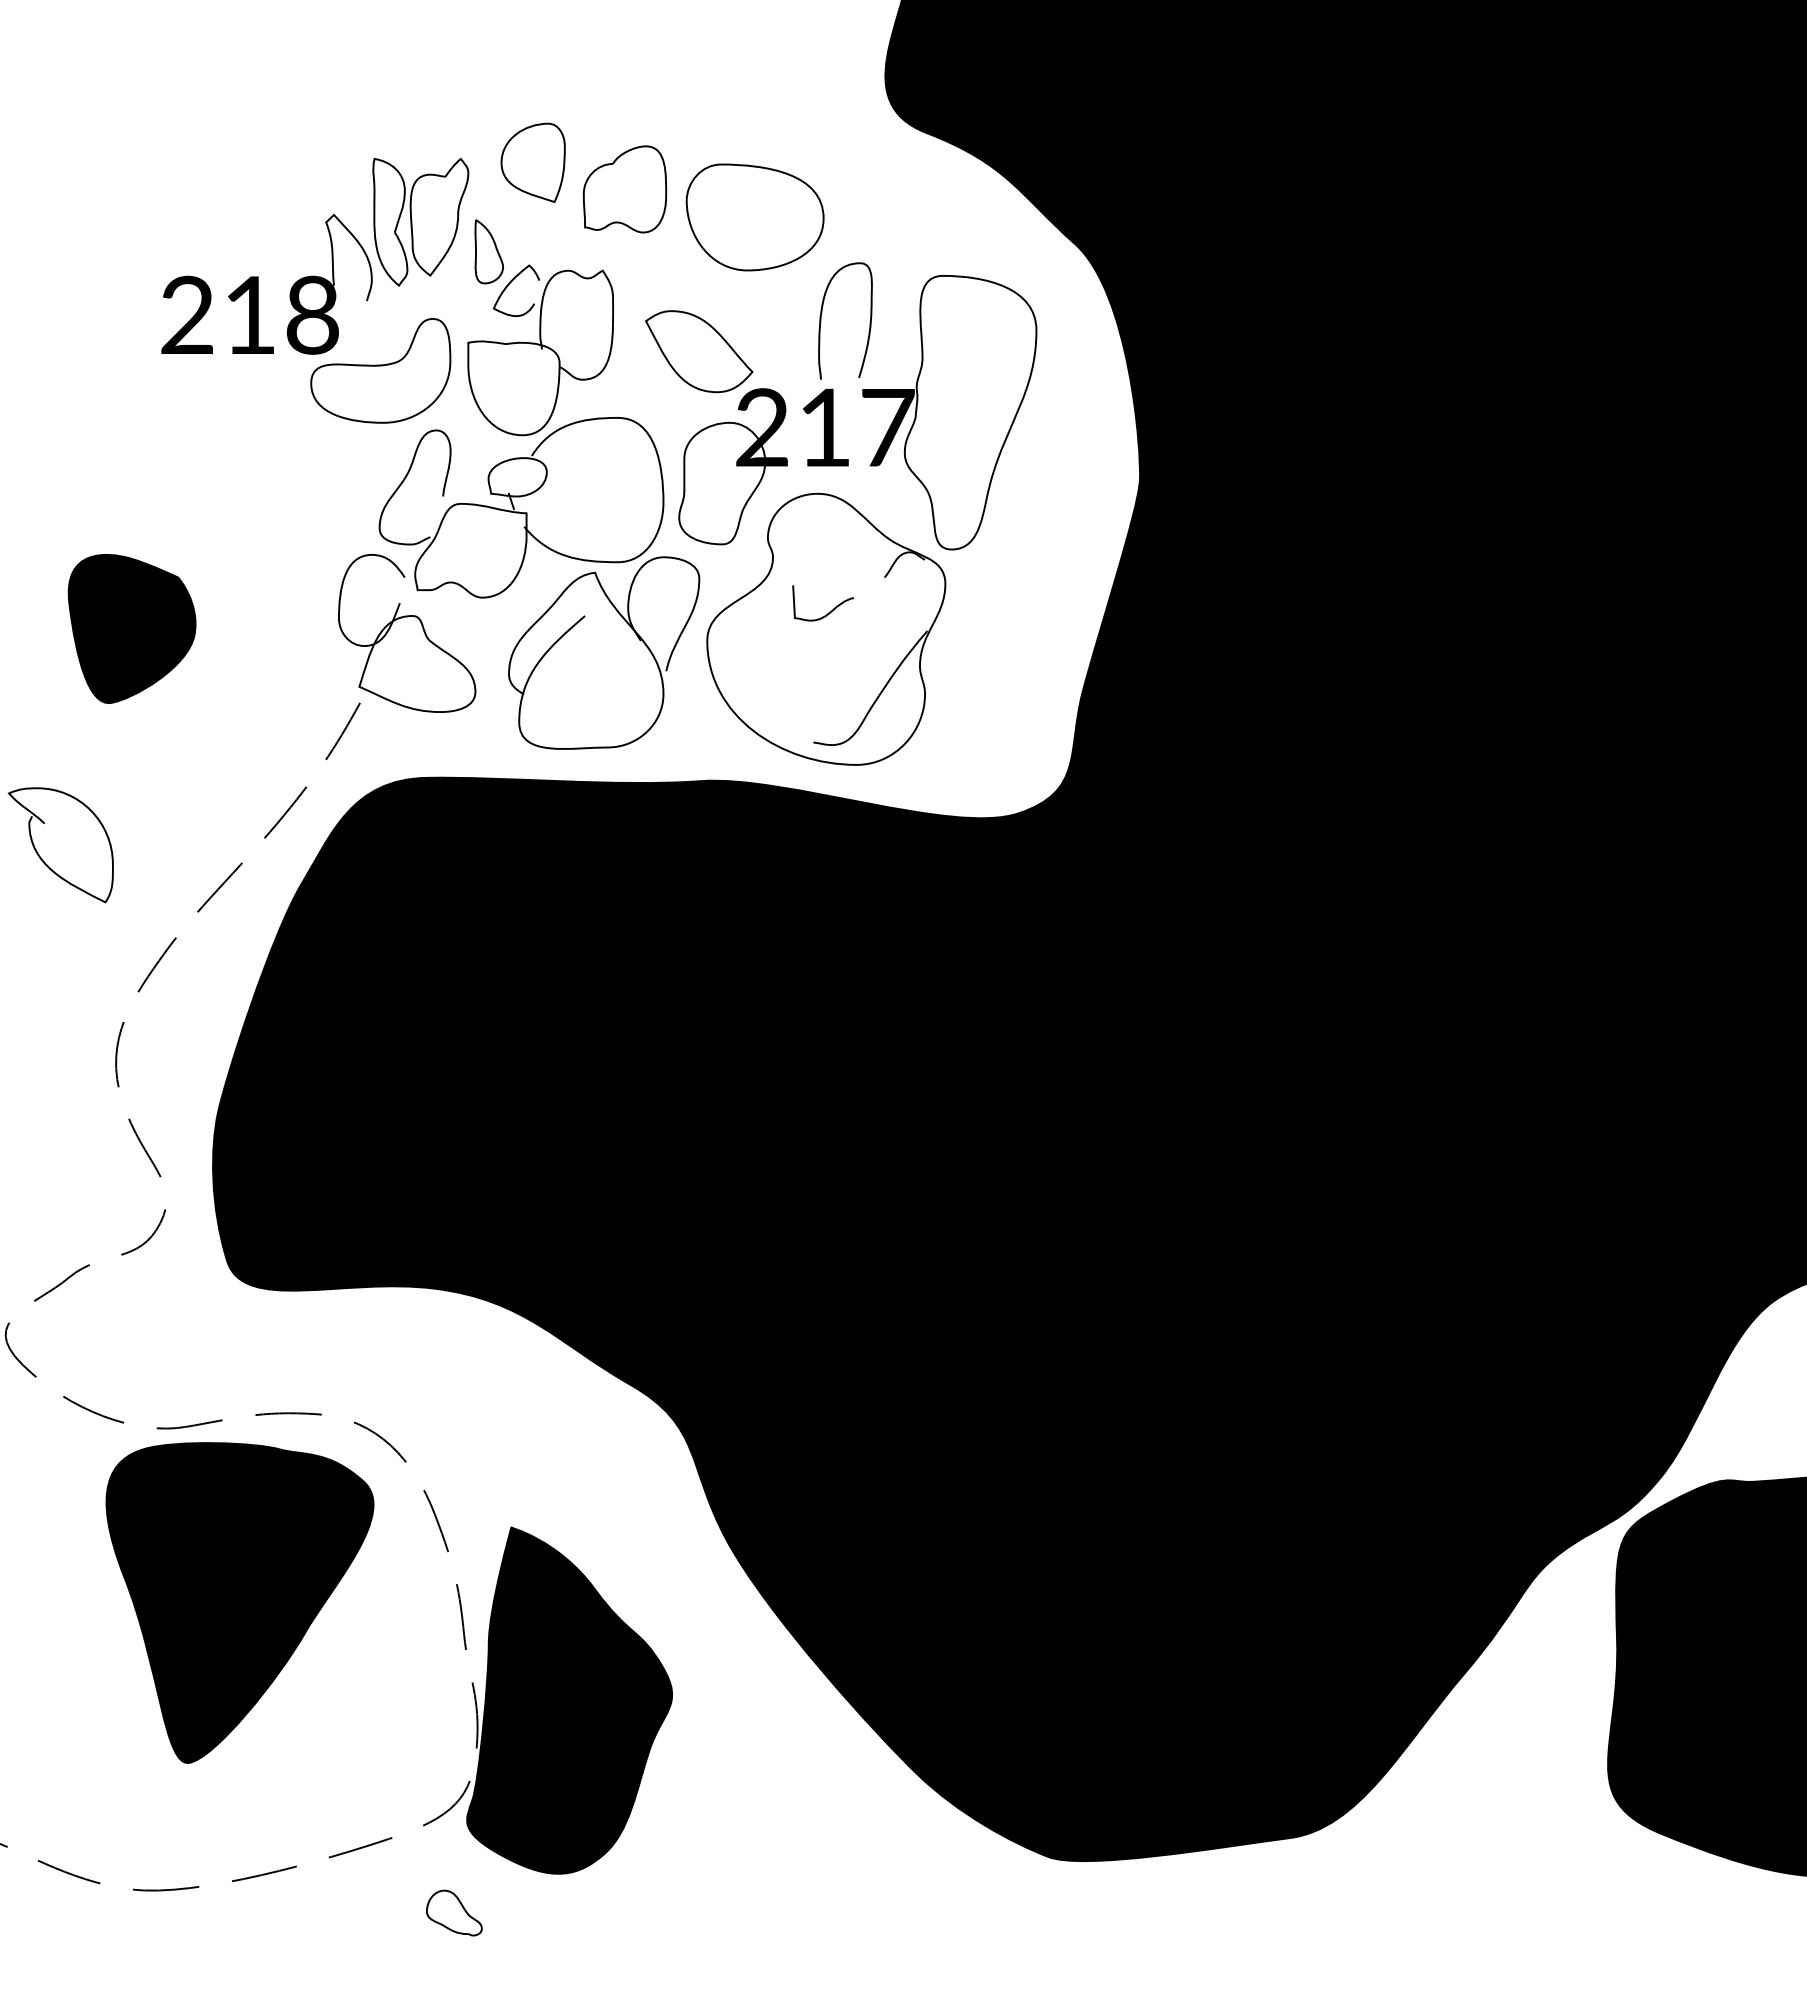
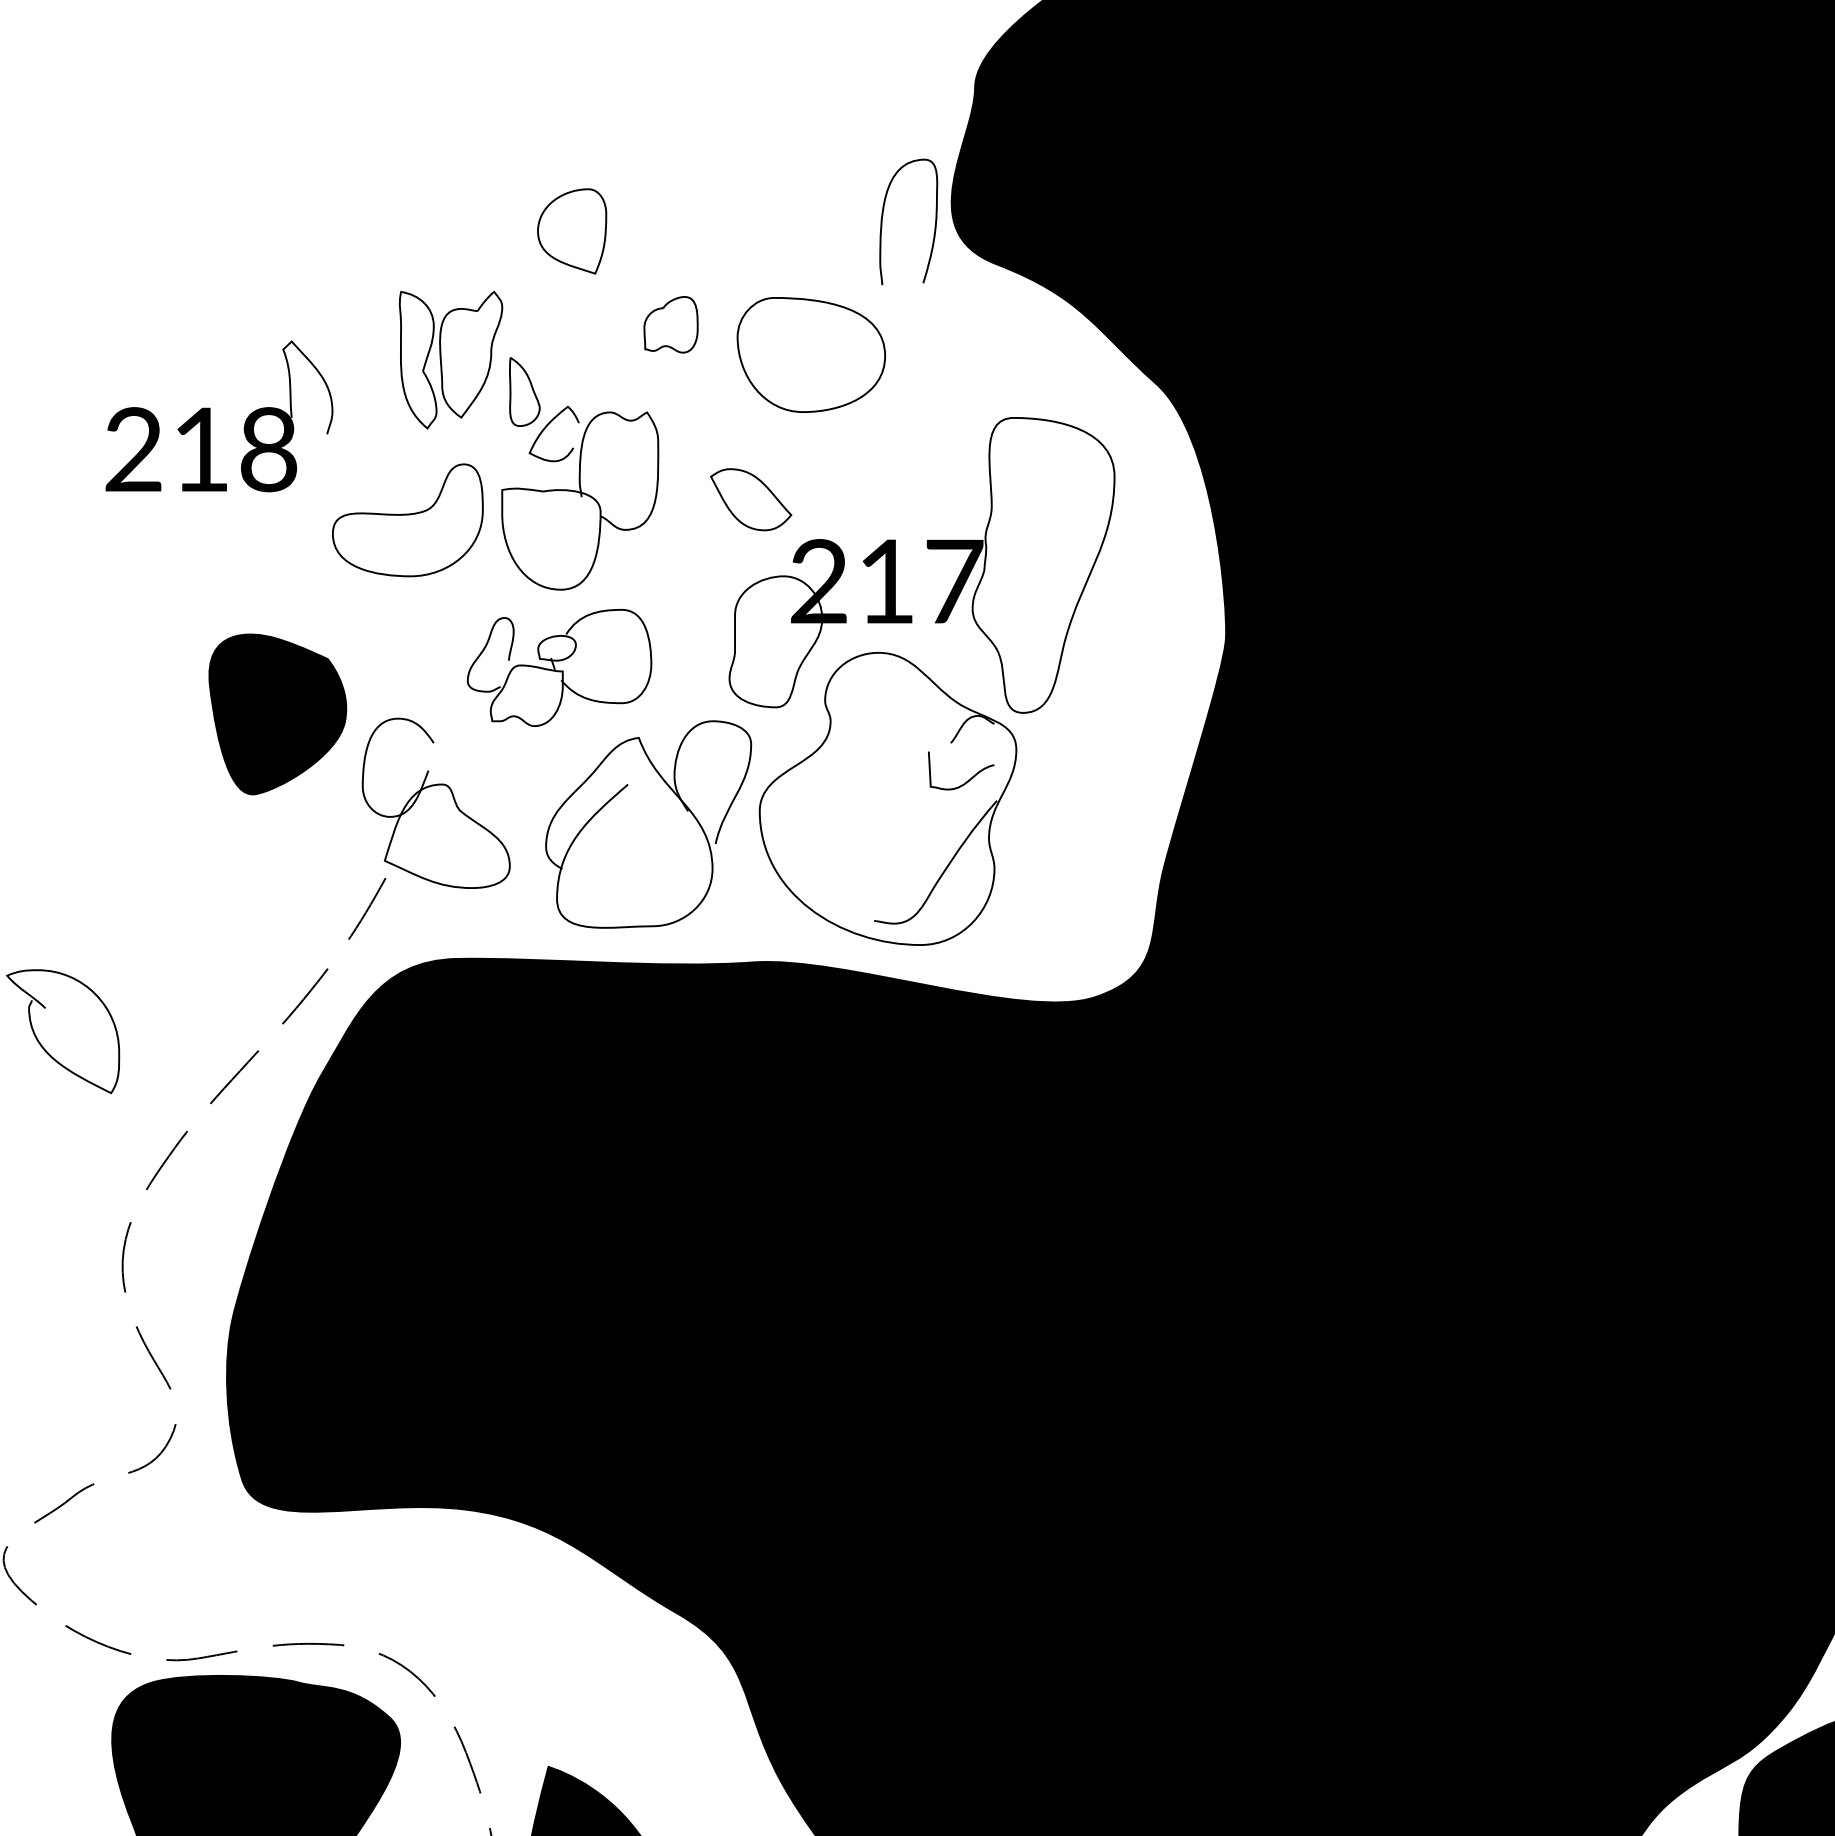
part: (532, 162) -> (571, 231), moved
part: (624, 189) -> (670, 324), size x0.6
part: (258, 284) -> (210, 416), moved
curve: (821, 320) -> (882, 221), moved
part: (699, 351) -> (751, 499), size x0.7
part: (521, 507) -> (559, 667), size x0.6
curve: (828, 612) -> (966, 780), moved
part: (131, 628) -> (277, 713), moved

